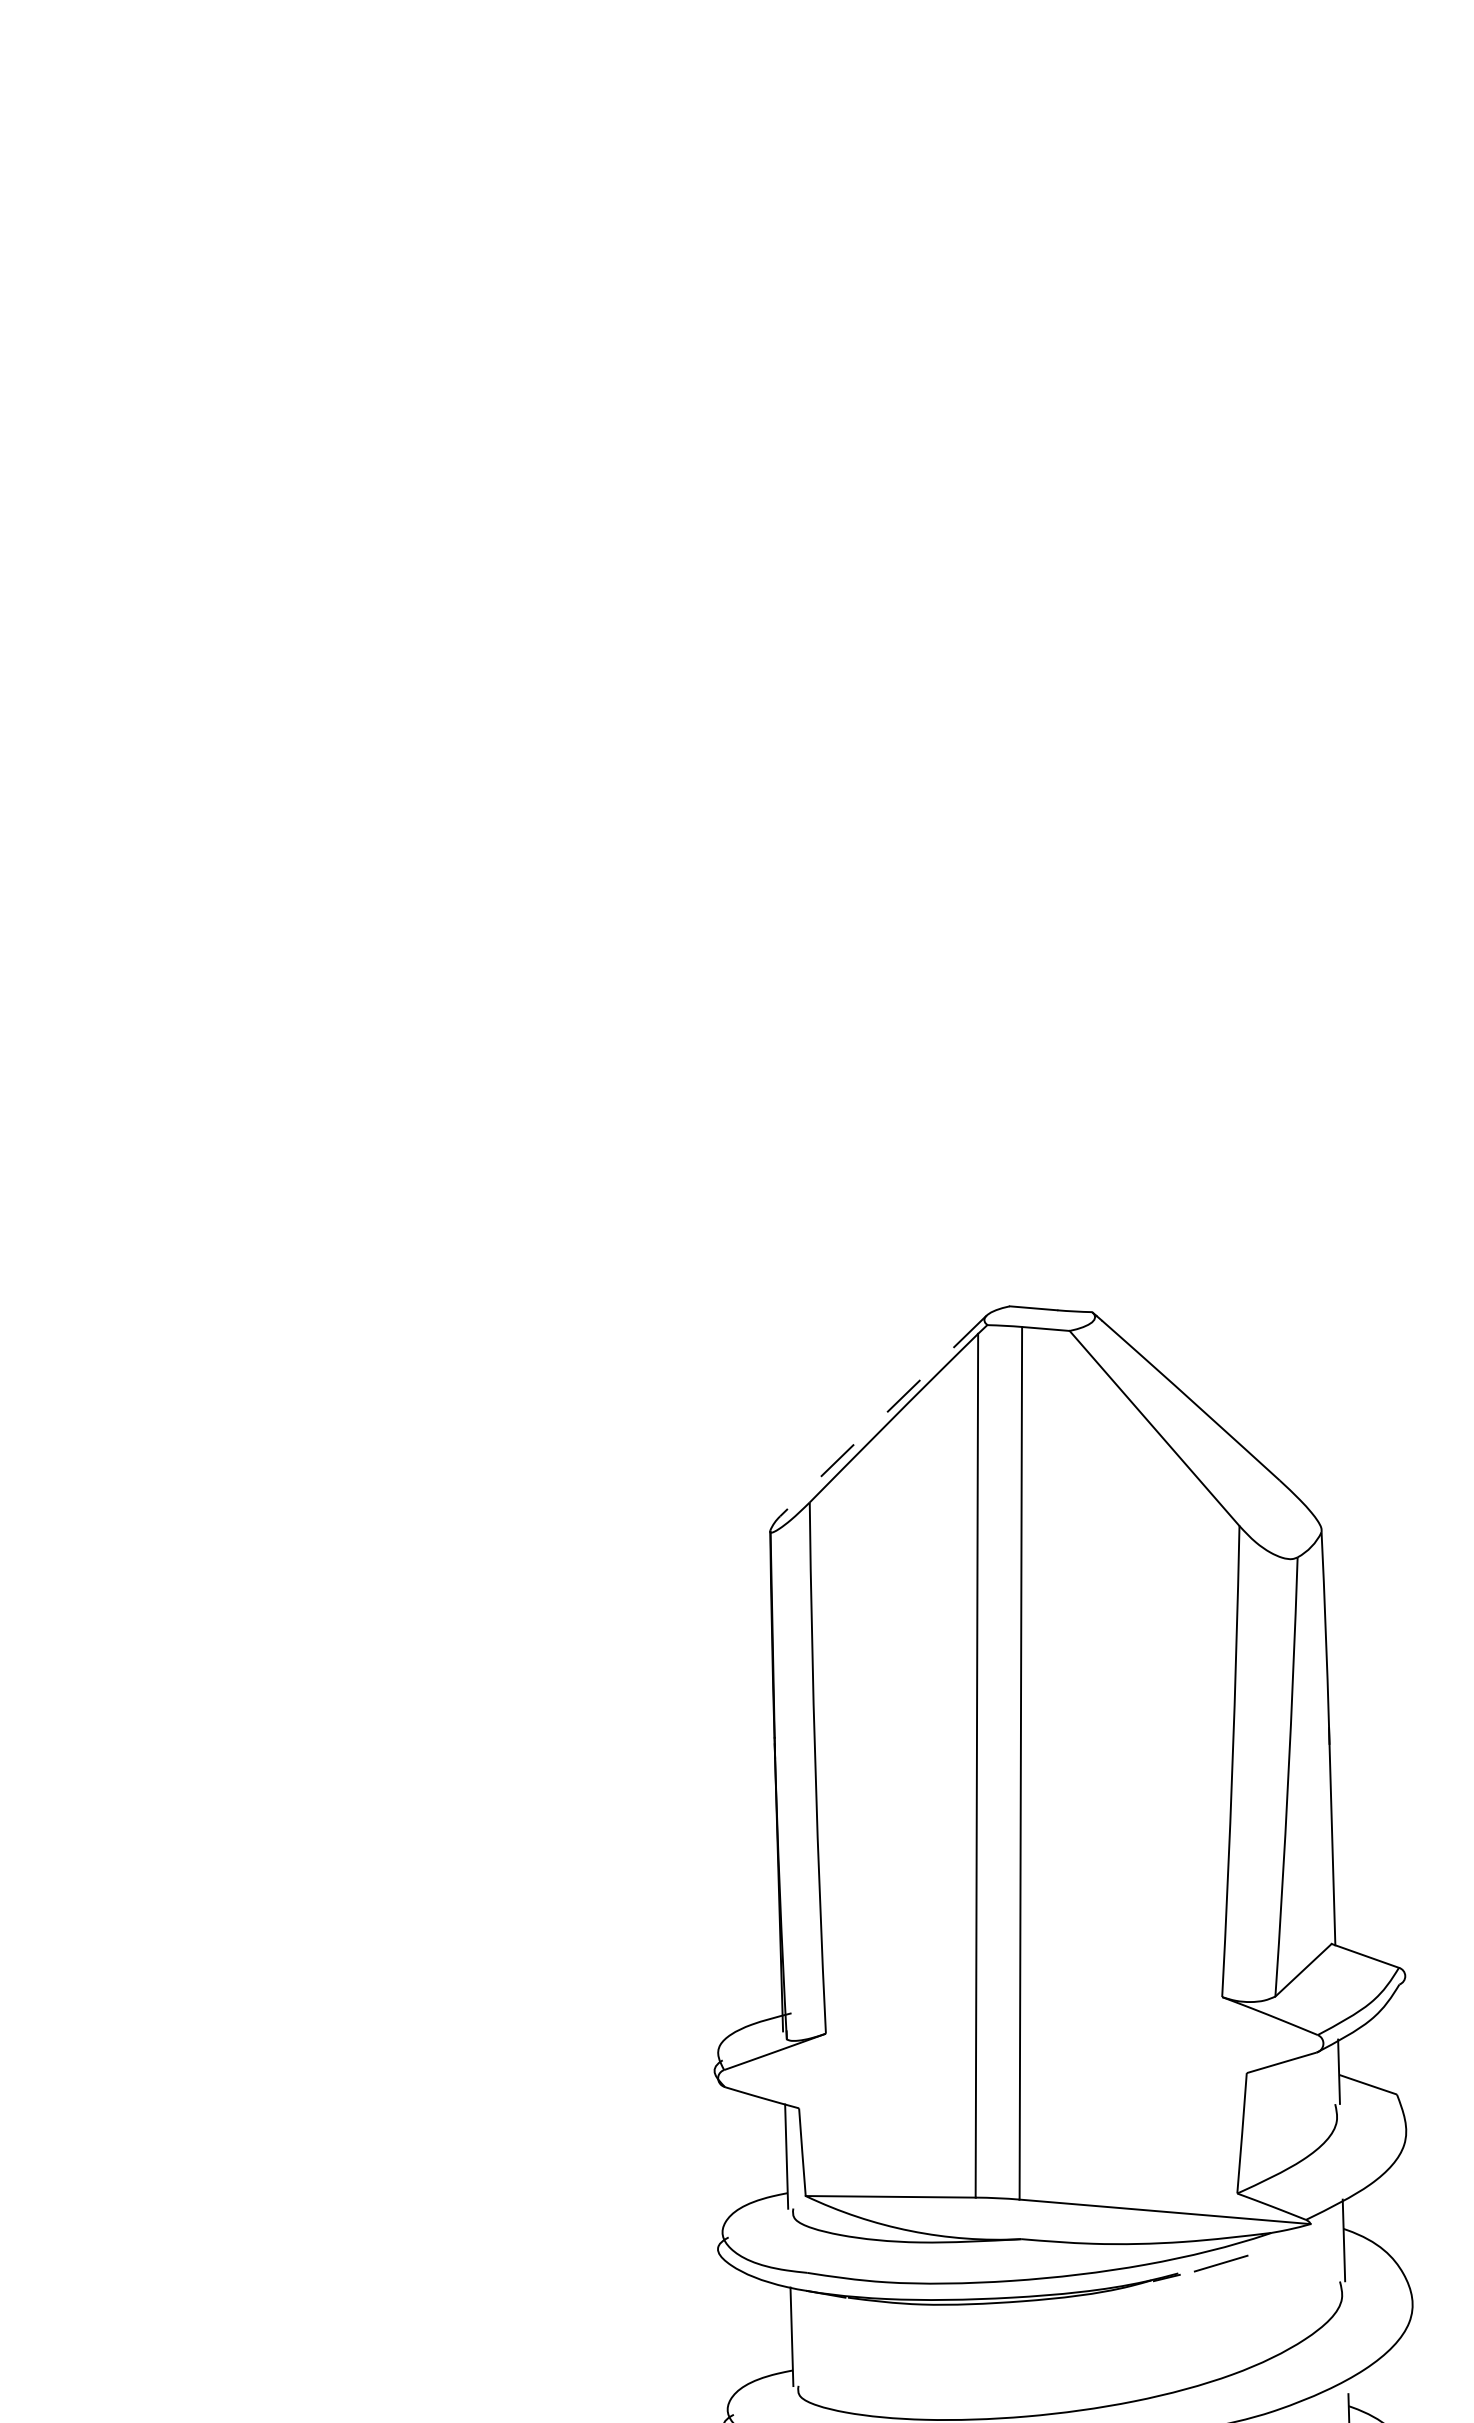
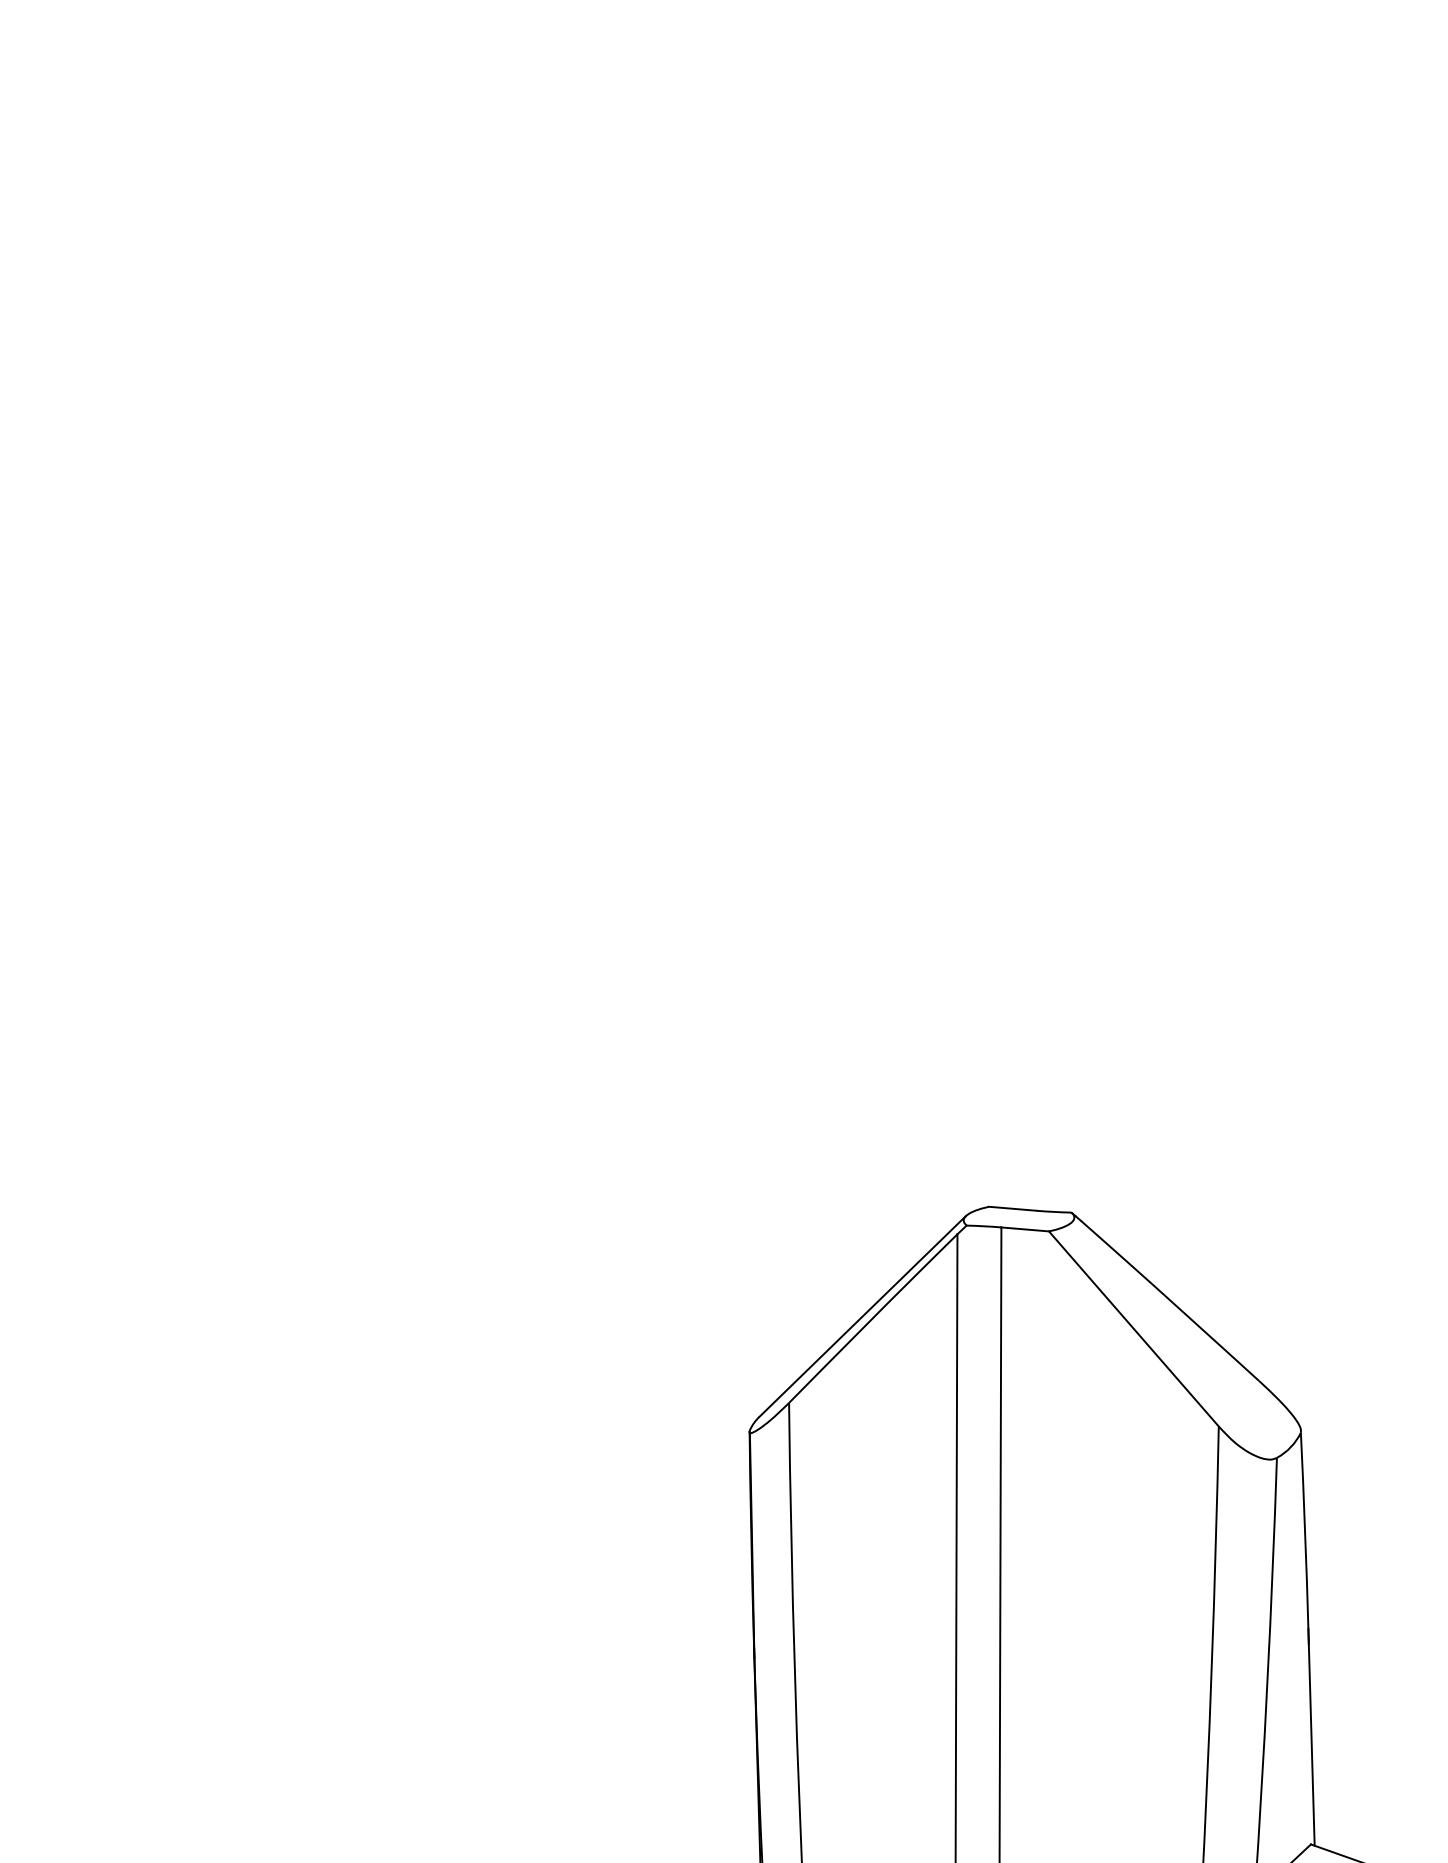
line: (883, 1415) -> (862, 1315), dashed -> solid

